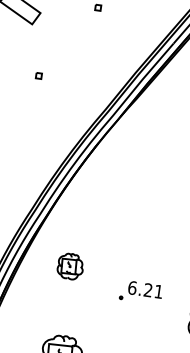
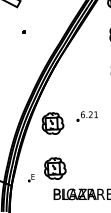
part: (69, 266) -> (52, 123), size x1.67
part: (139, 292) -> (86, 116), moved

